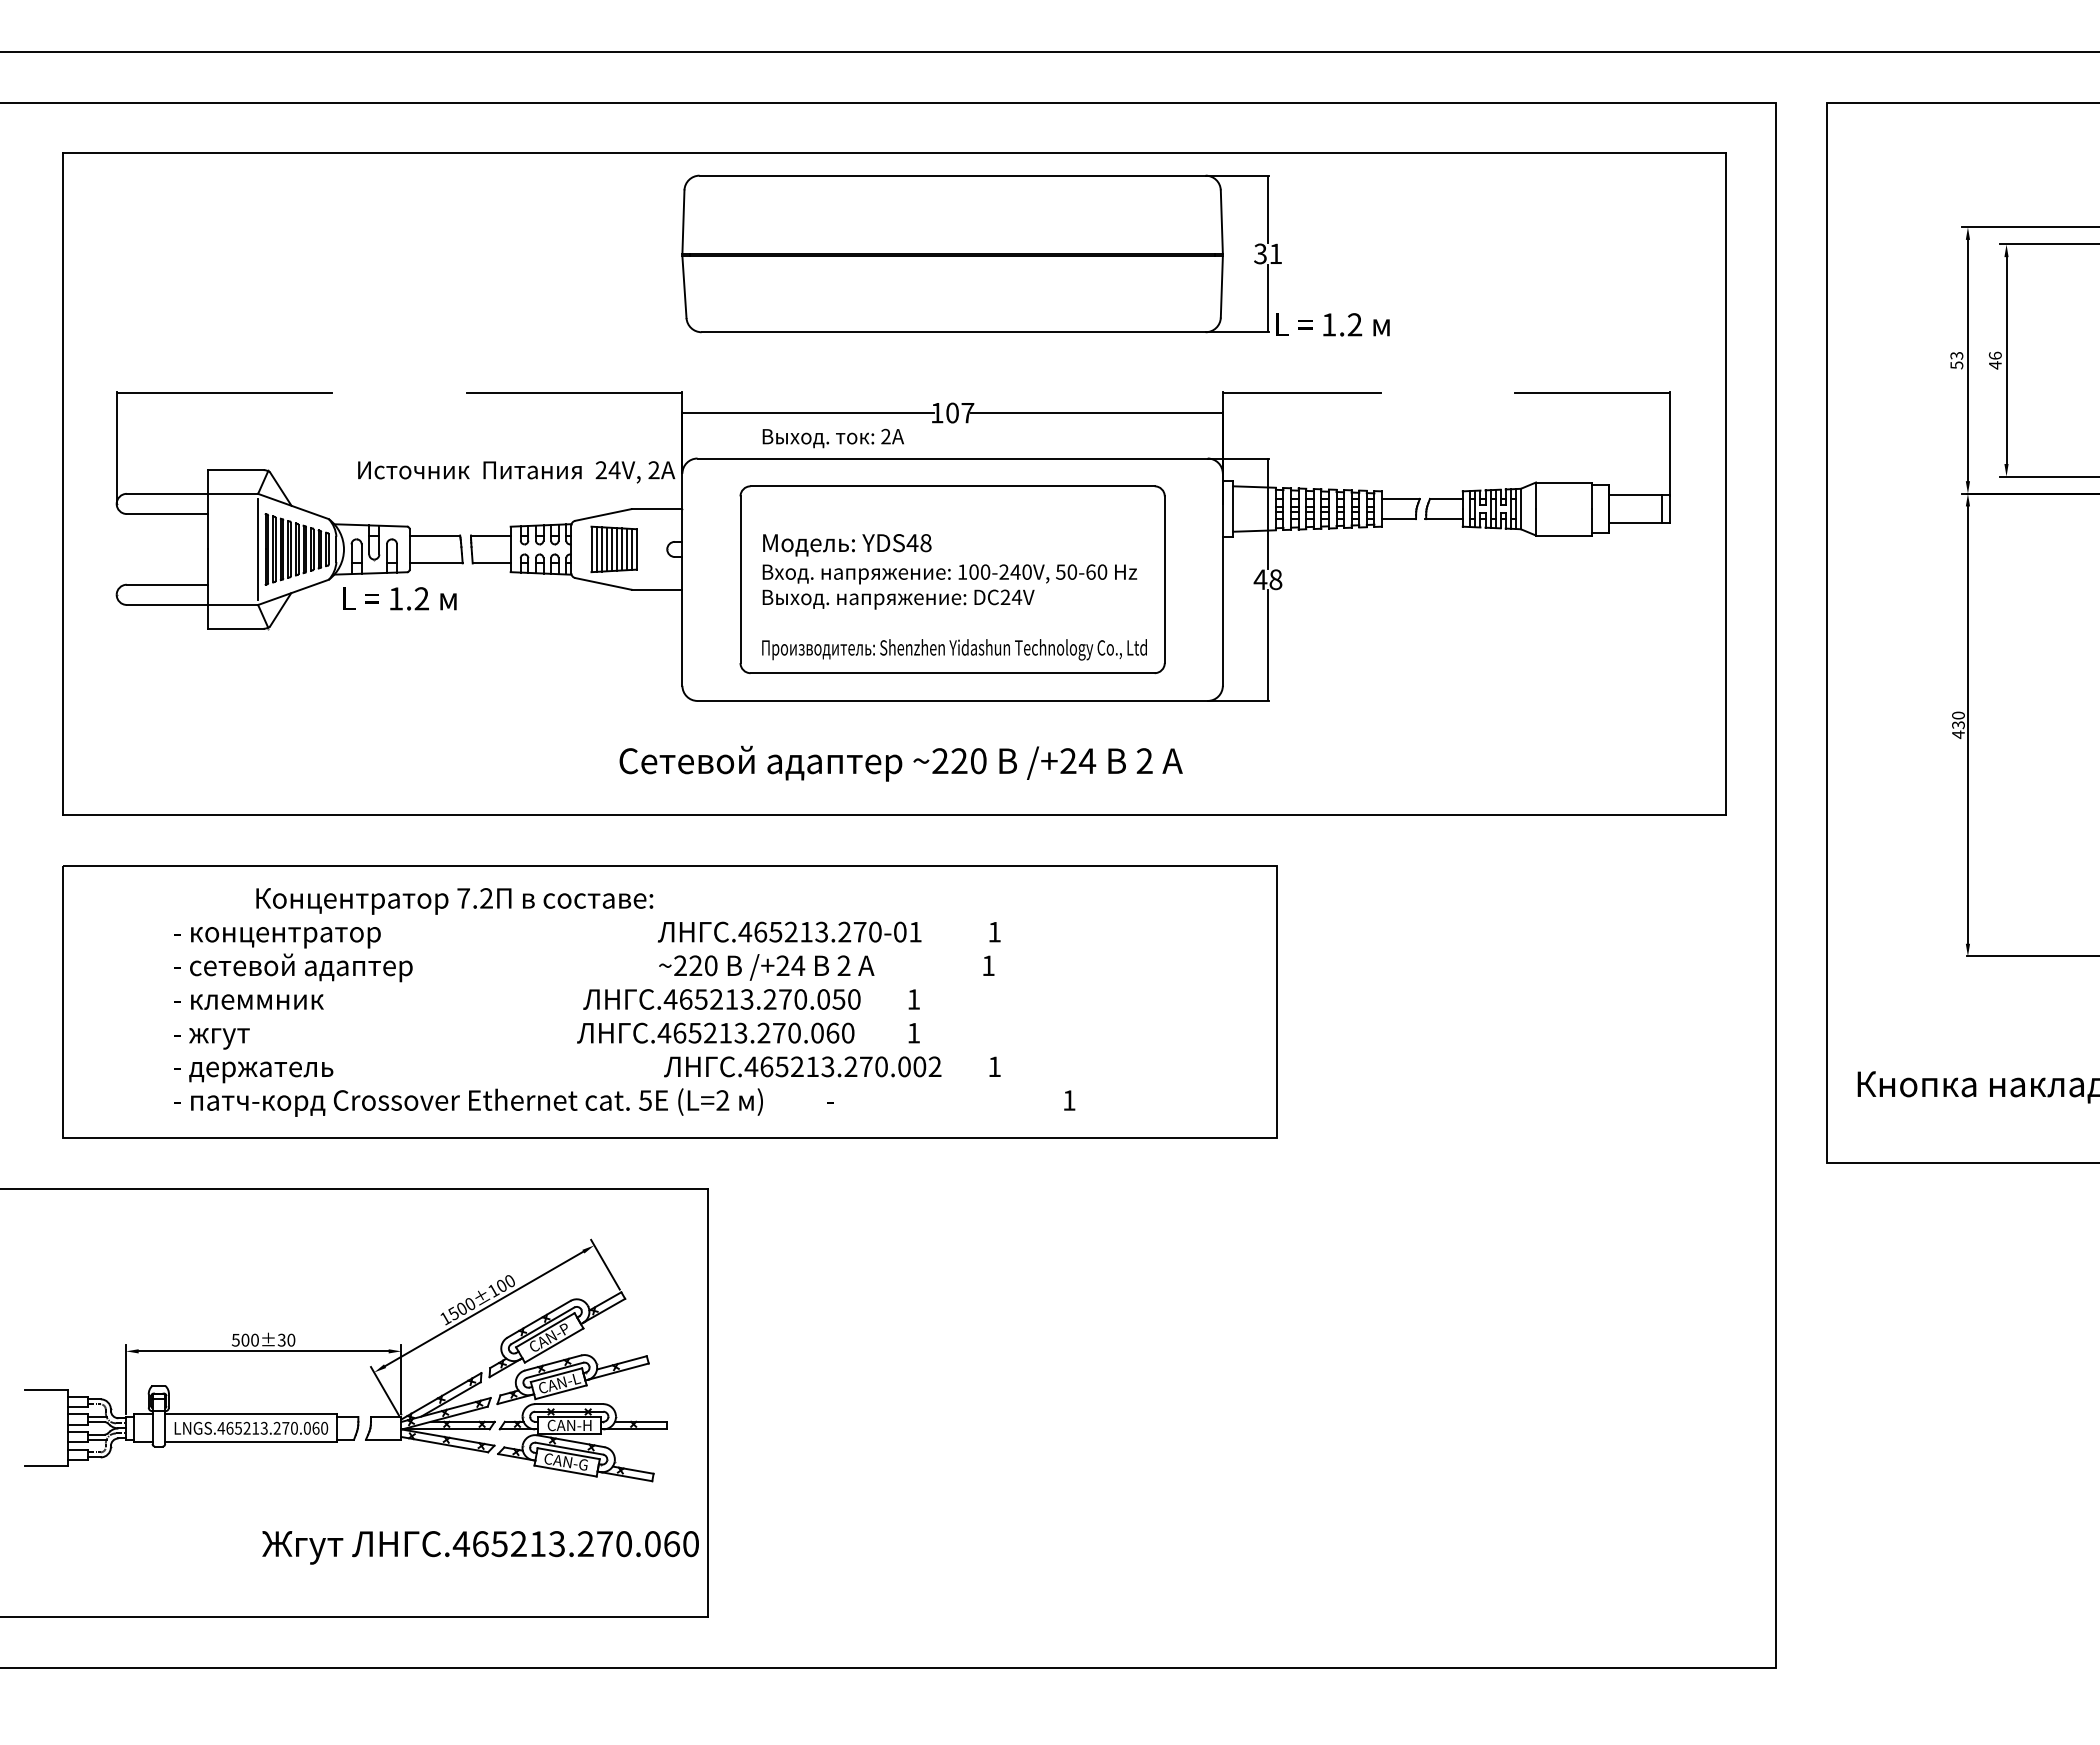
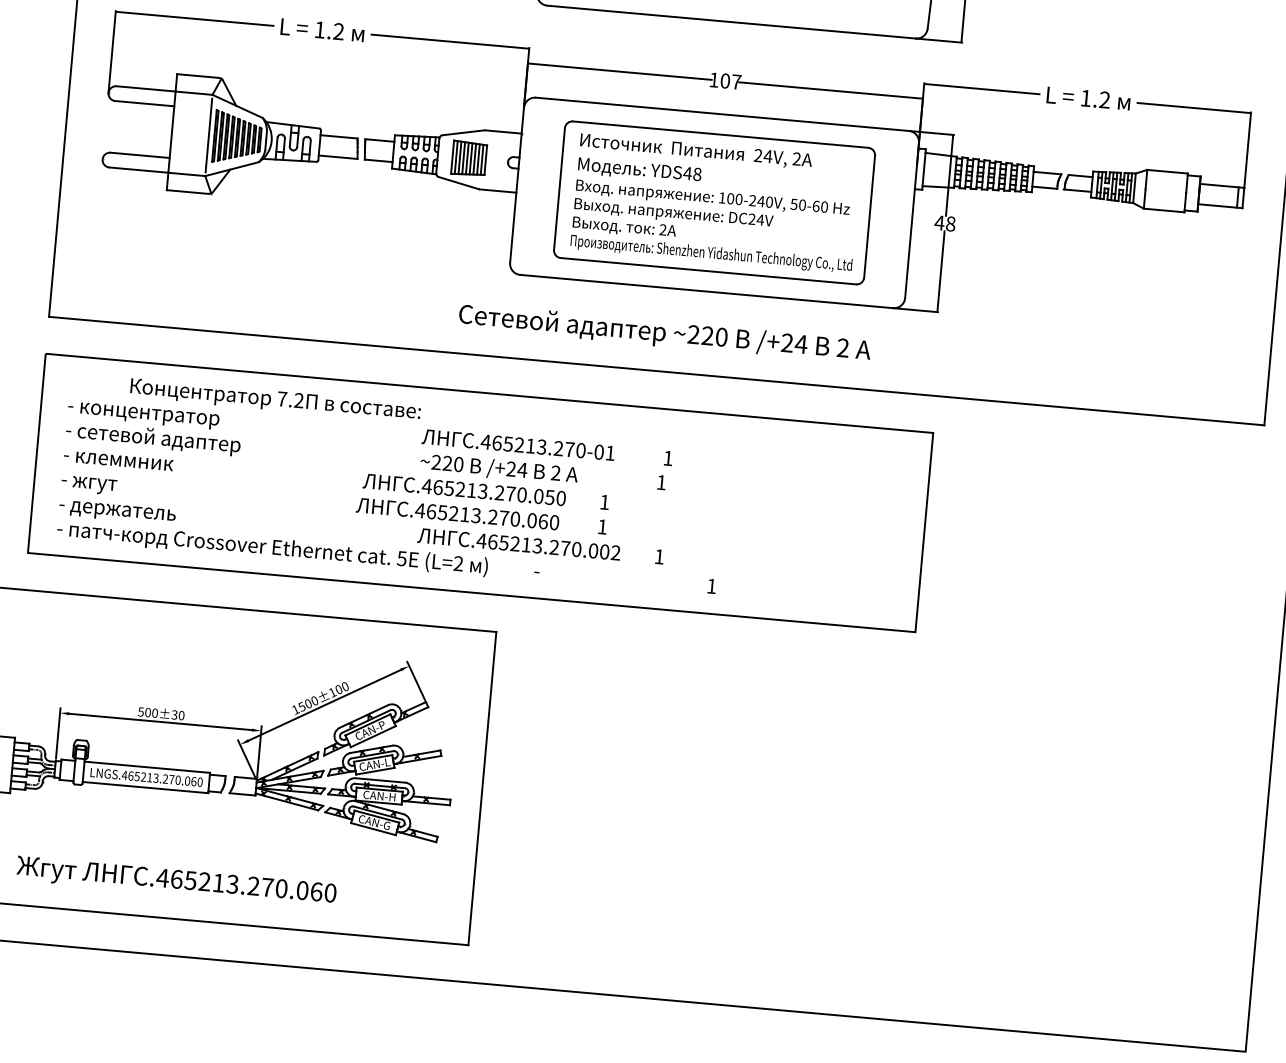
text: (1332, 324) -> (1088, 98), moved
text: (832, 438) -> (623, 227), moved
text: (516, 472) -> (696, 151), moved
text: (399, 598) -> (322, 29), moved
text: (624, 1002) -> (393, 485), moved
text: (480, 1547) -> (176, 881), moved

